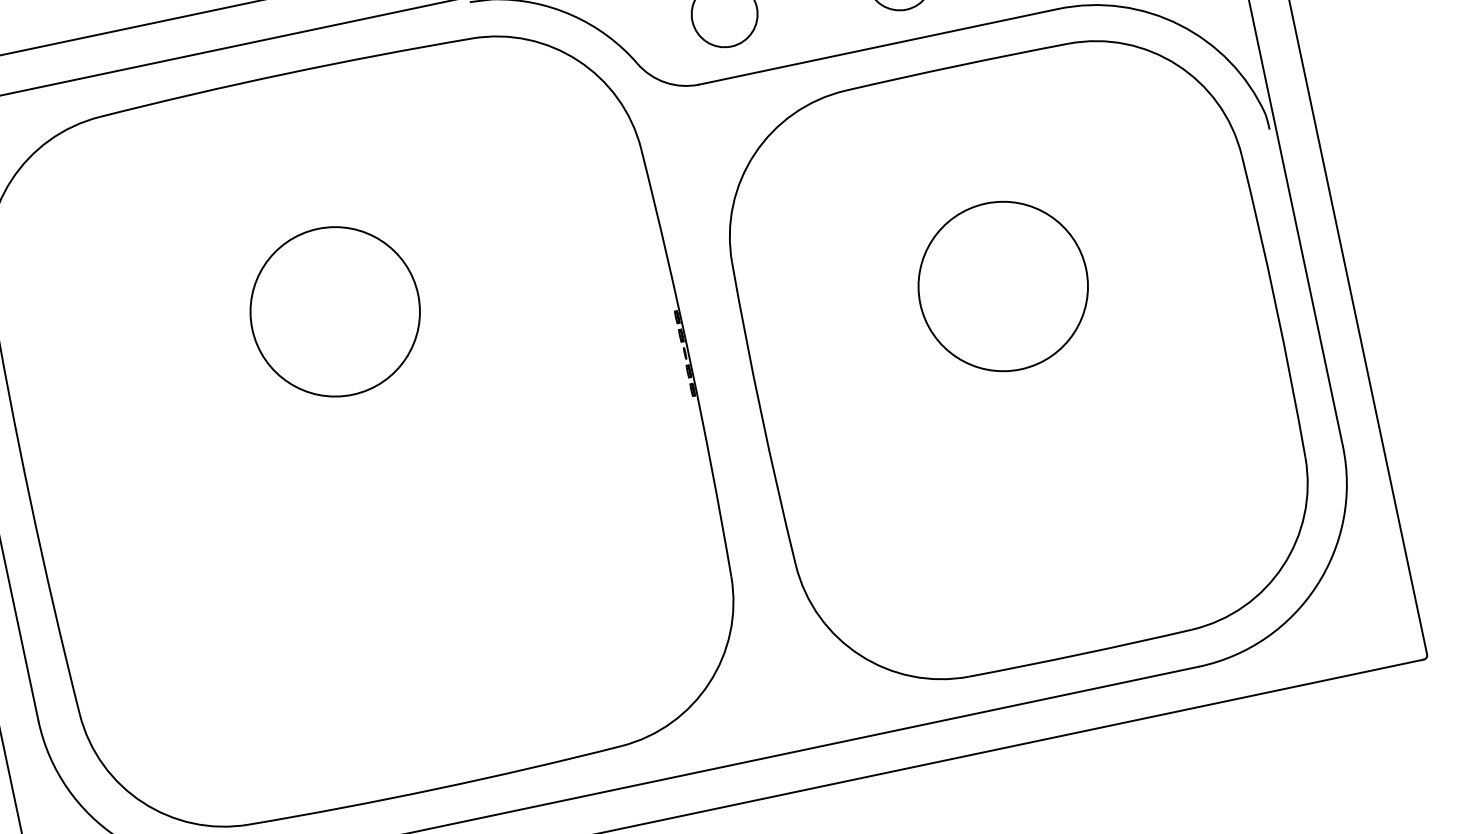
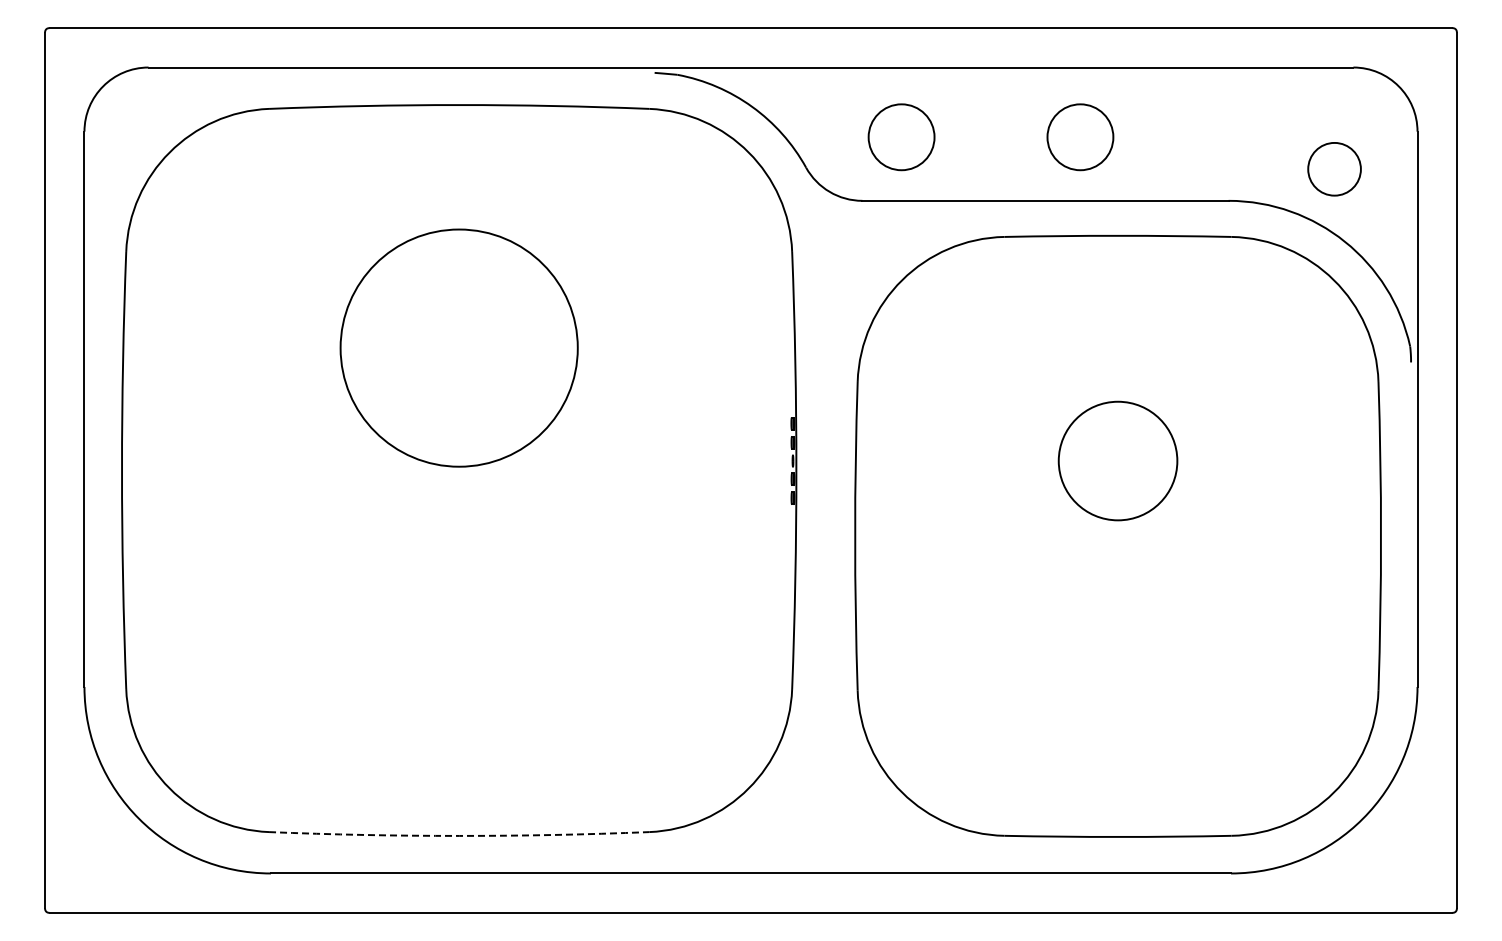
circle: (1002, 286) -> (1117, 460), size x0.7
circle: (334, 311) -> (458, 347), size x1.4
arc: (436, 788) -> (459, 835), solid -> dashed

